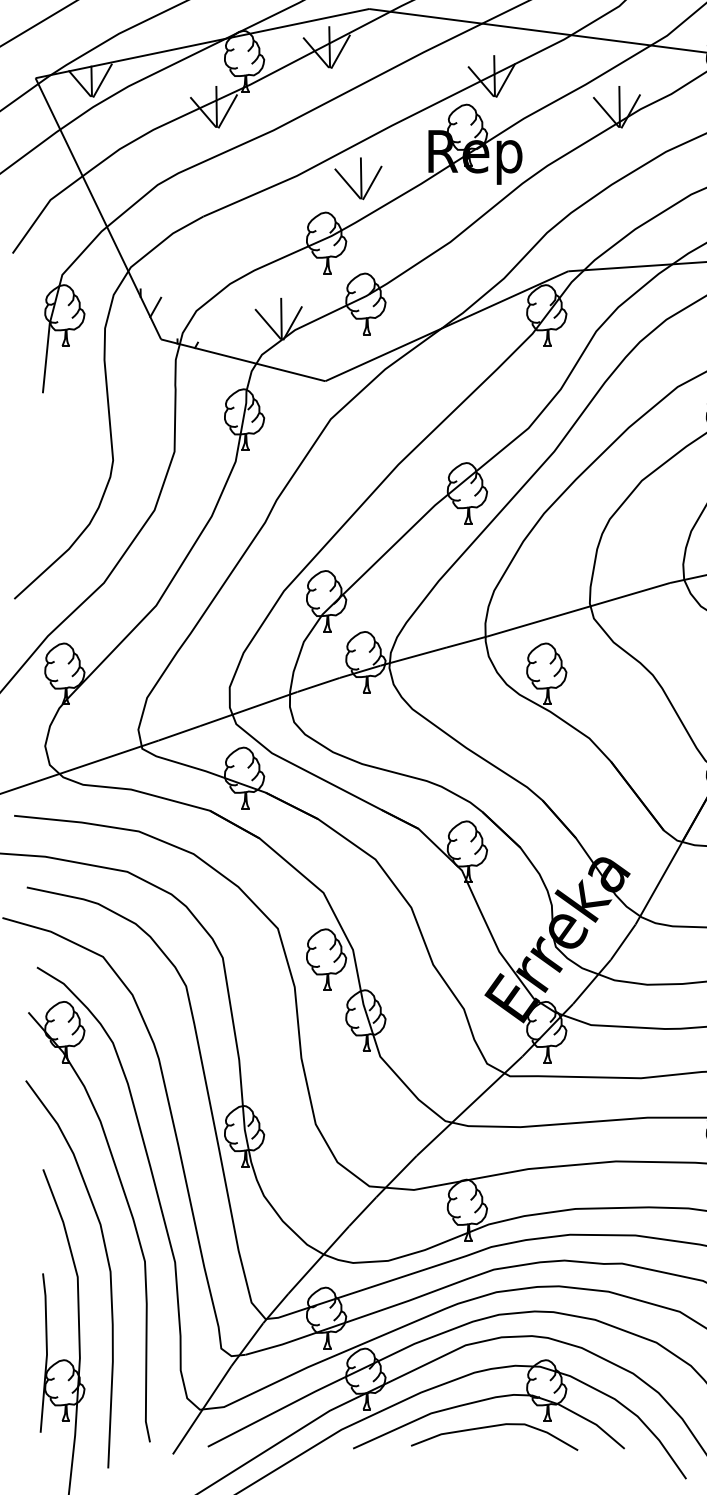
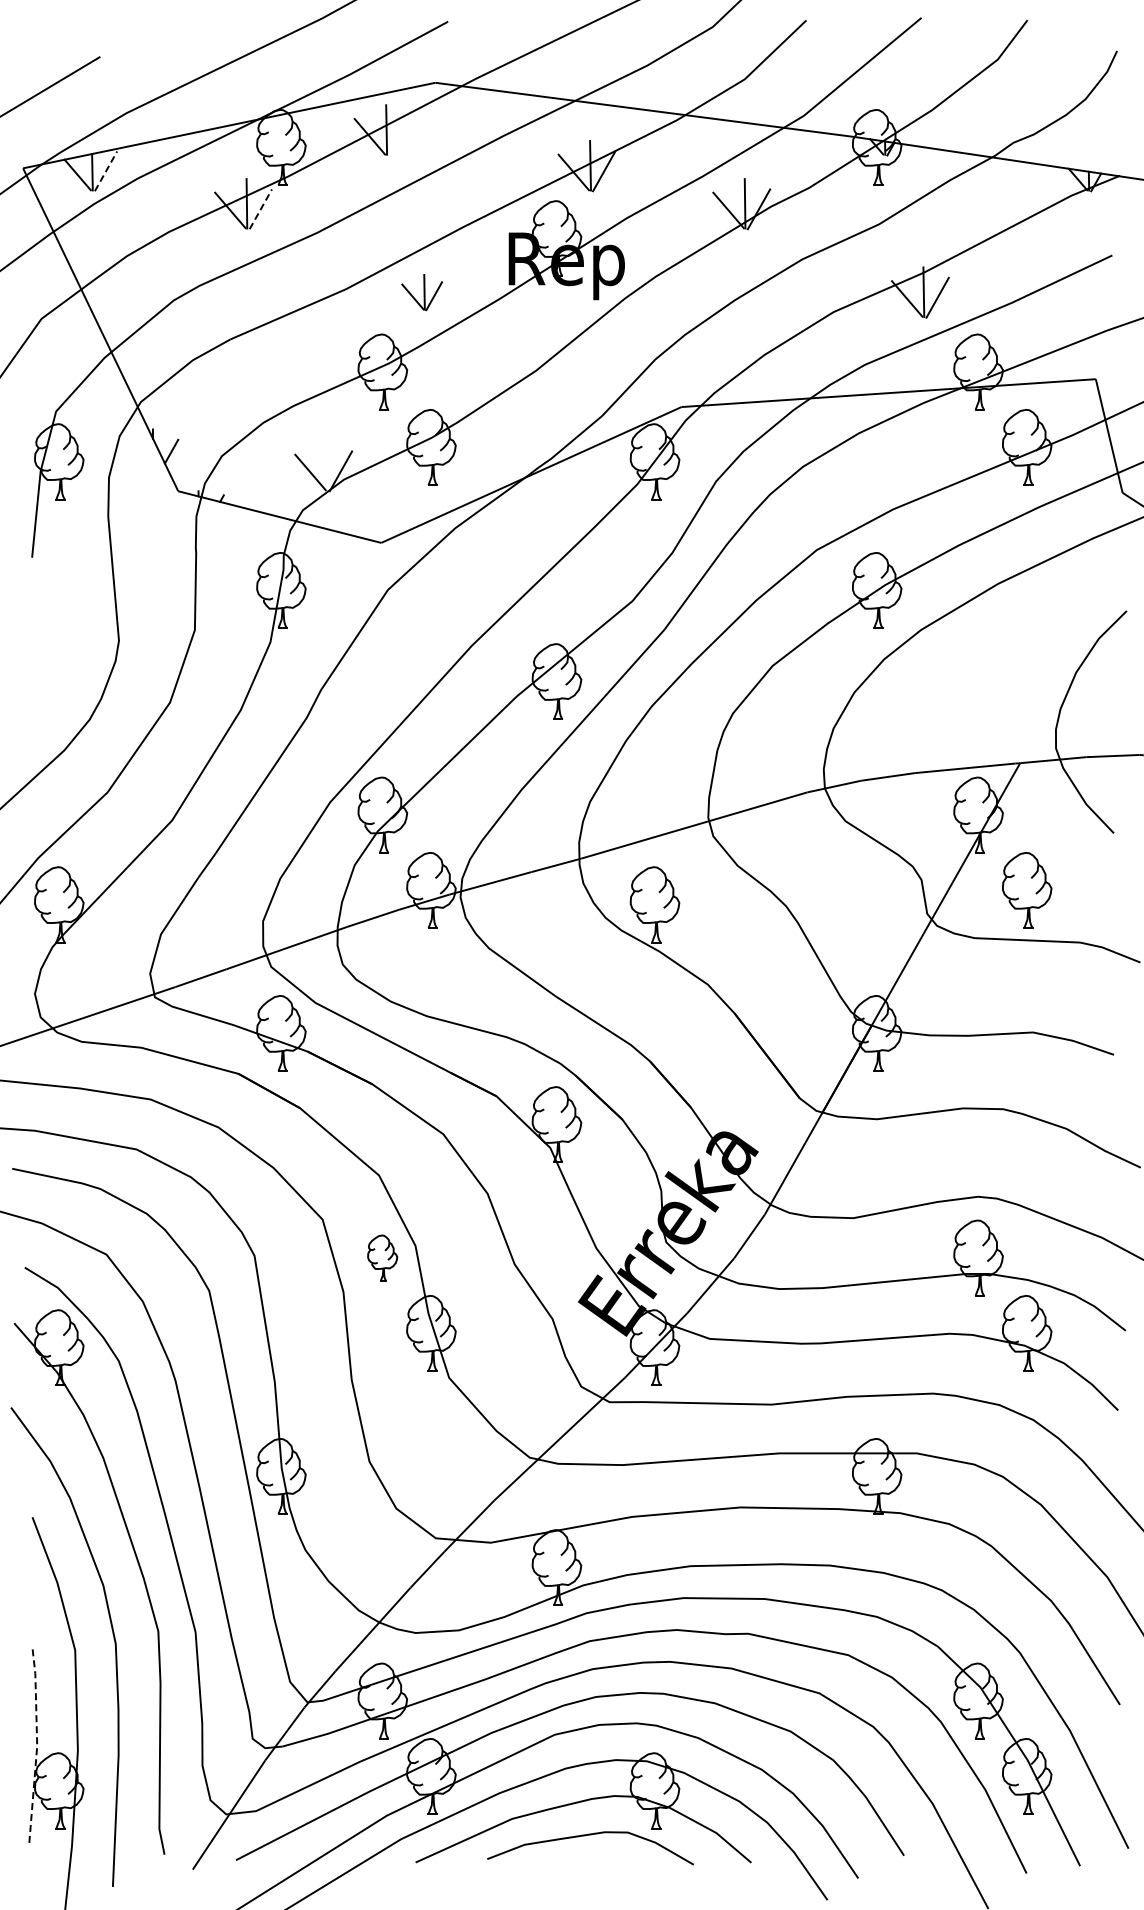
line: (340, 51) -> (400, 135), removed
line: (103, 80) -> (106, 171), solid -> dashed
line: (227, 111) -> (260, 209), solid -> dashed
part: (357, 178) -> (421, 292), size x0.7
line: (281, 318) -> (326, 465), removed
part: (326, 959) -> (382, 1257), size x0.6
line: (47, 1353) -> (37, 1744), solid -> dashed

